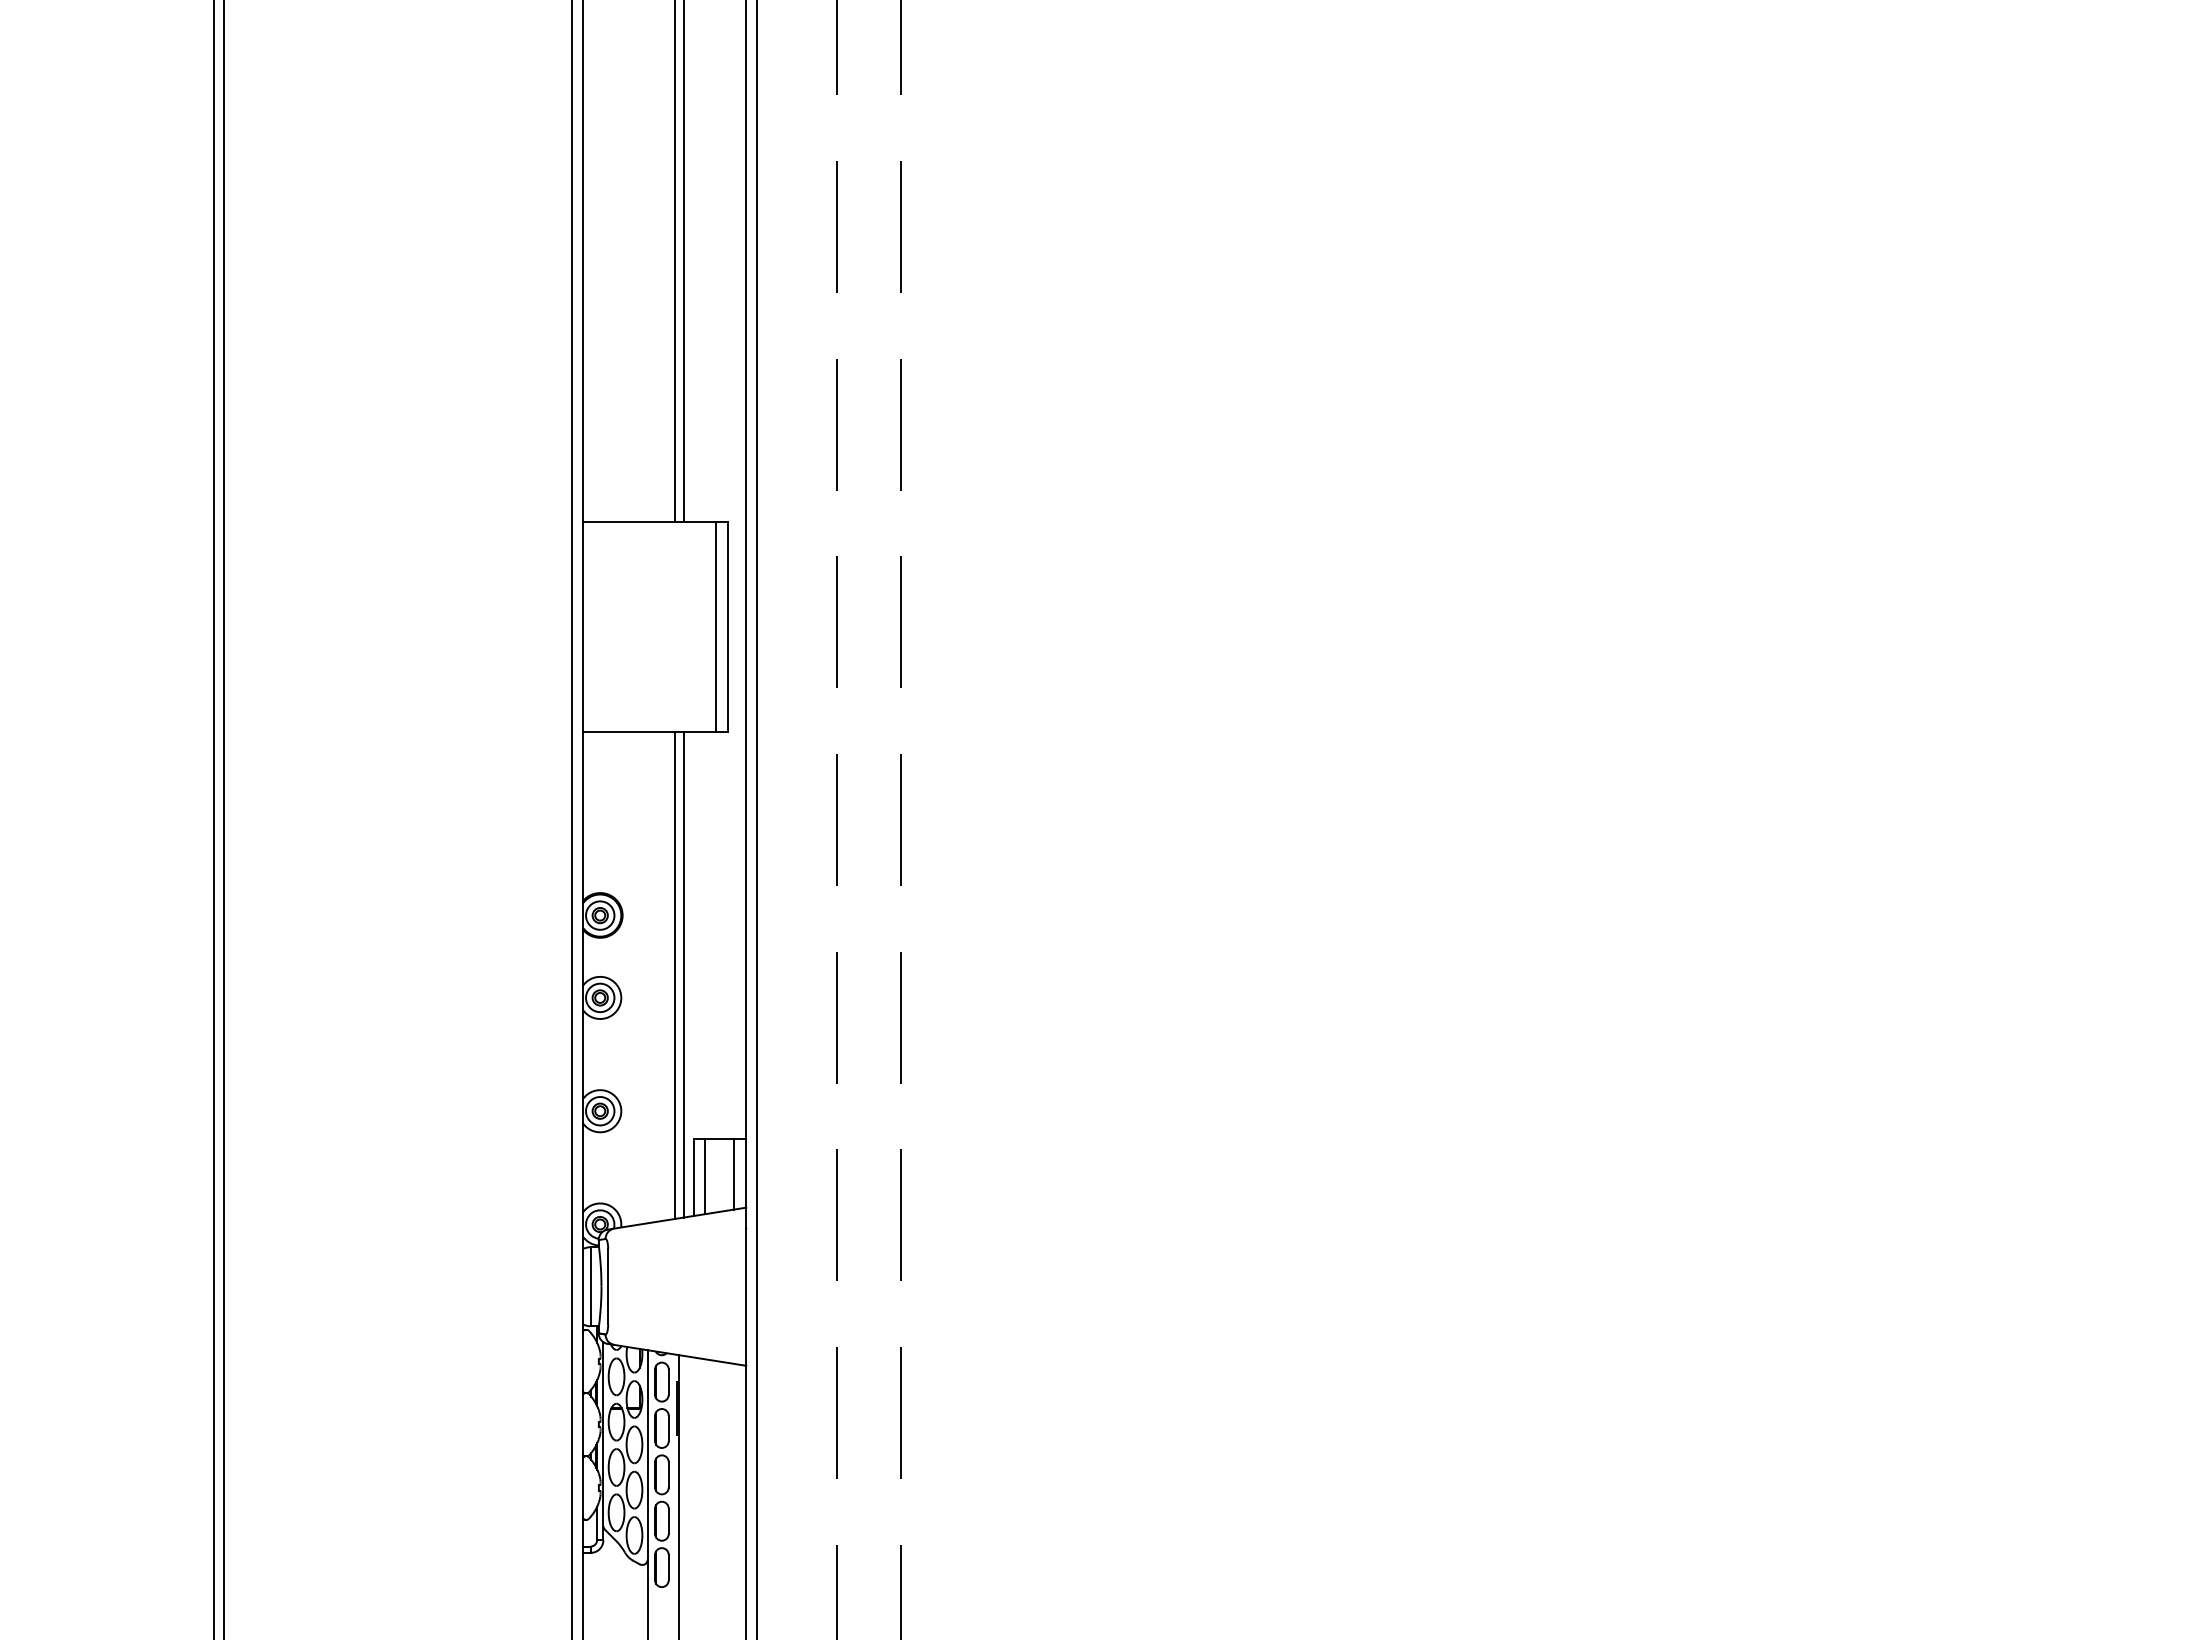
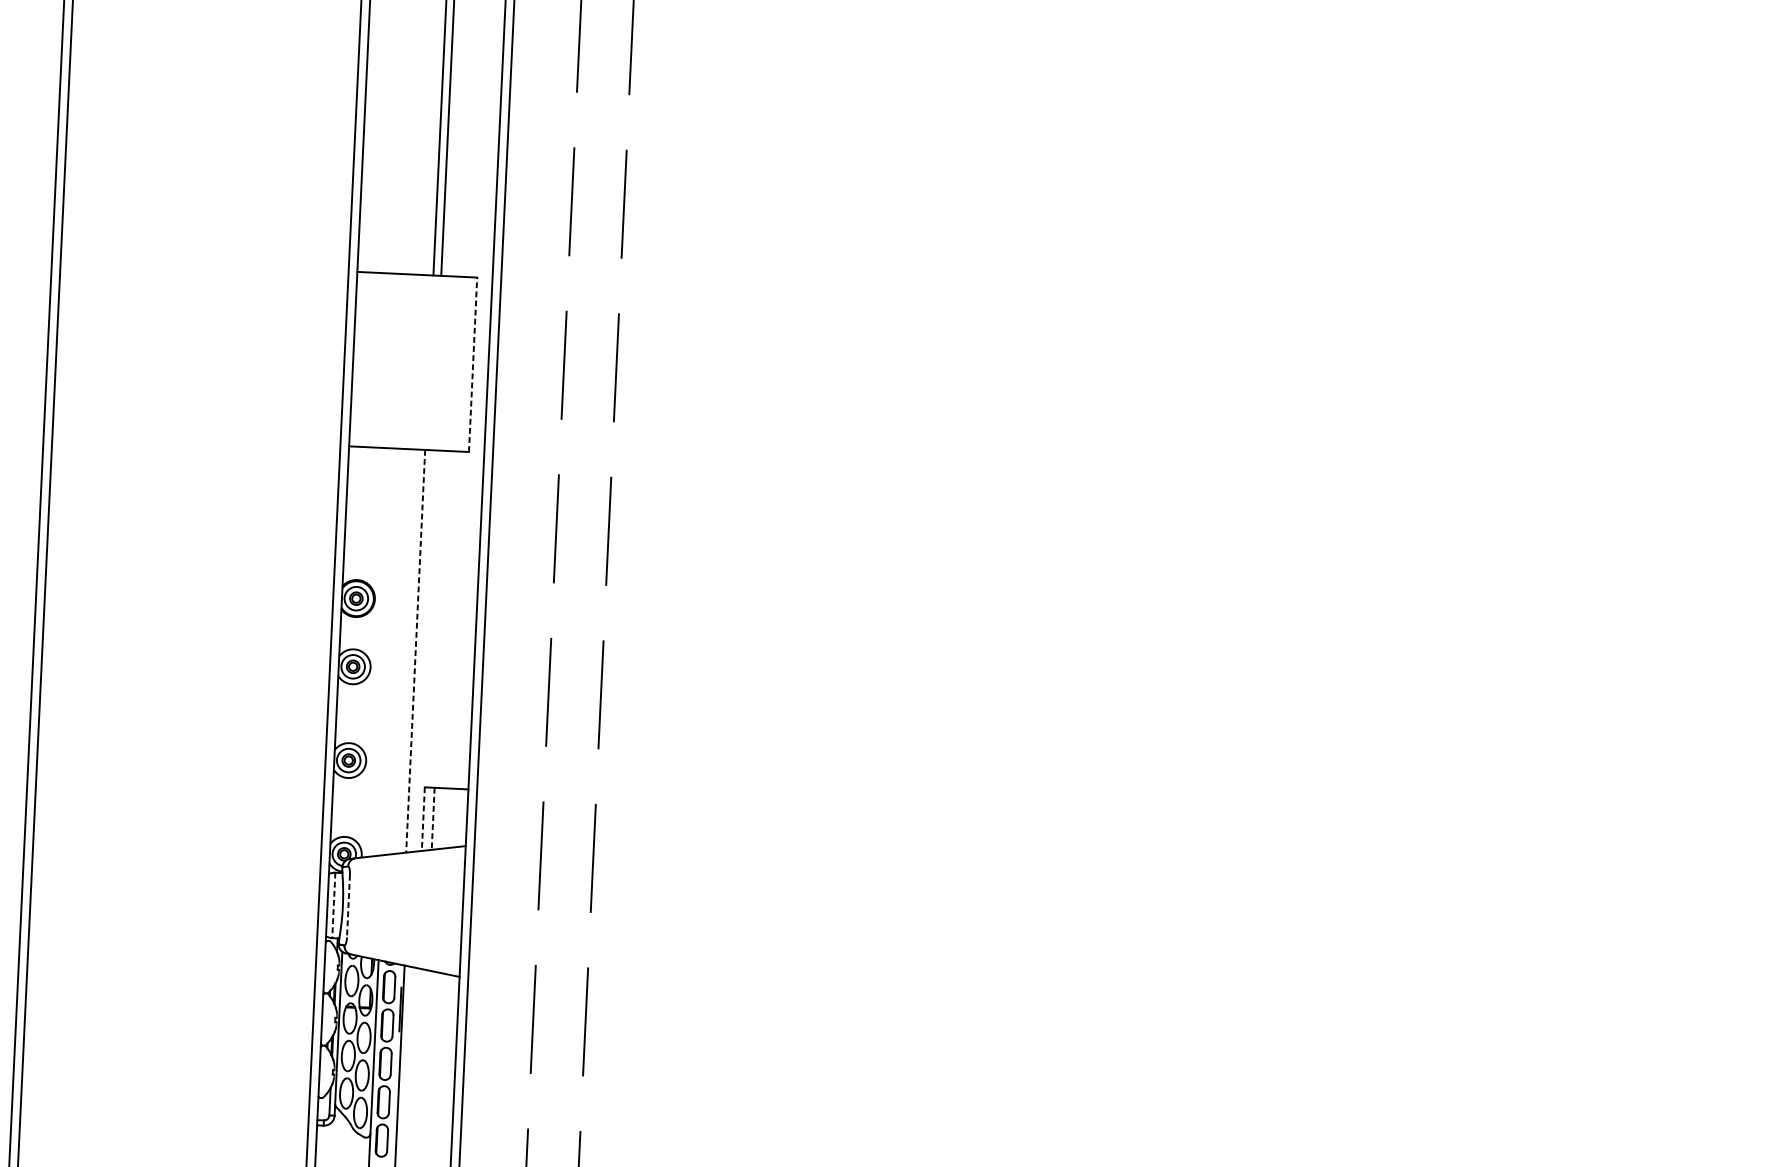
line: (716, 626) -> (463, 364), removed
line: (727, 626) -> (472, 364), solid -> dashed
line: (684, 974) -> (423, 650), removed
line: (674, 976) -> (415, 651), solid -> dashed
line: (734, 1174) -> (457, 818), removed
line: (705, 1177) -> (433, 819), solid -> dashed
line: (693, 1178) -> (423, 819), solid -> dashed
line: (590, 1286) -> (333, 905), solid -> dashed
line: (608, 1286) -> (348, 905), solid -> dashed

